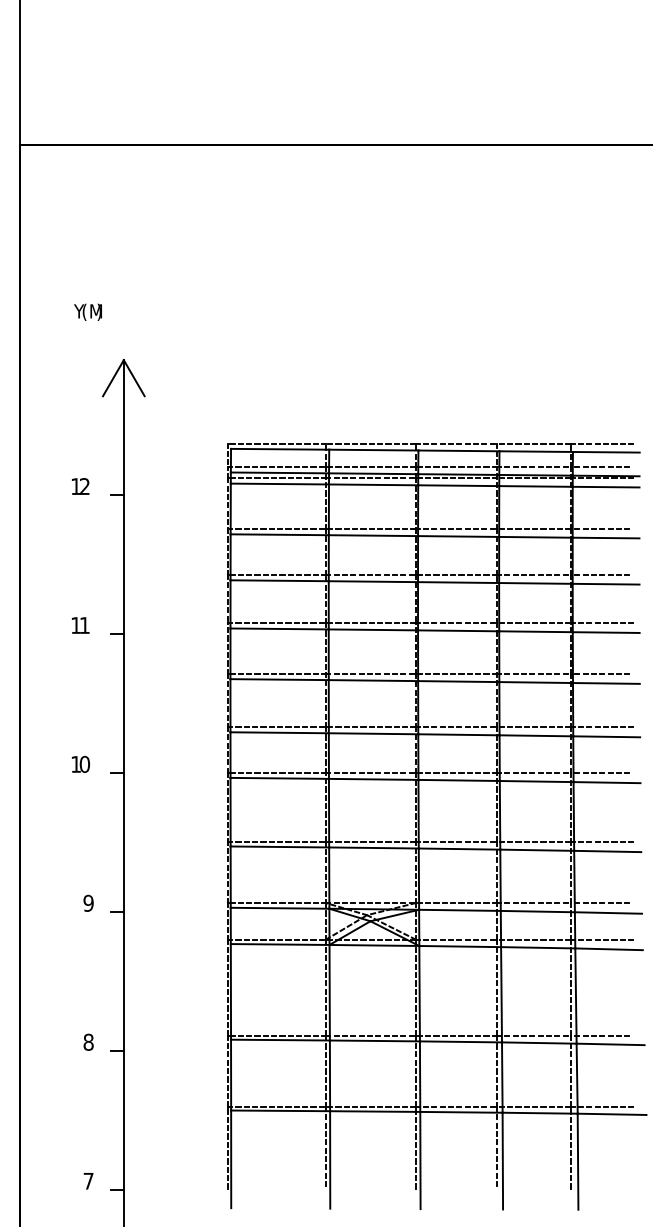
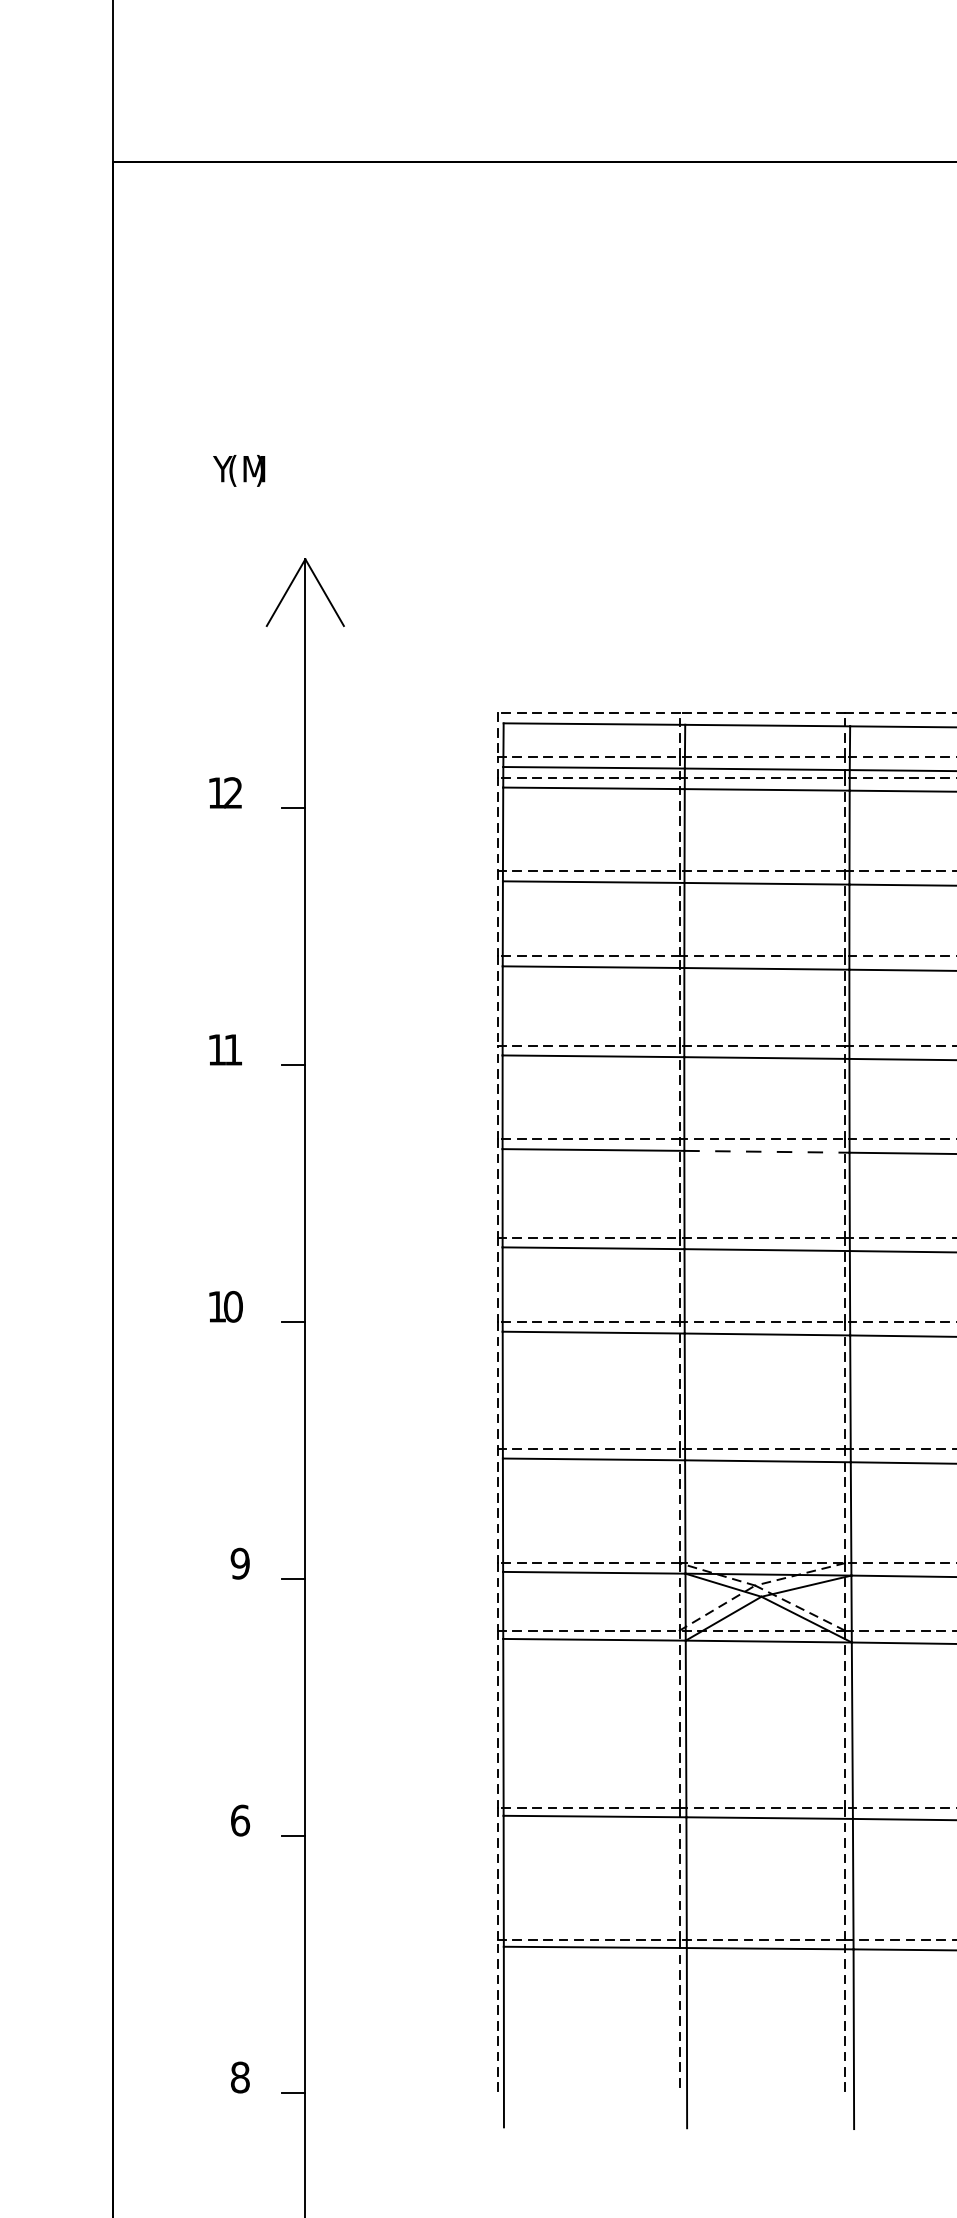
line: (373, 680) -> (767, 1151), solid -> dashed
text: (88, 1041) -> (240, 1819), 8 -> 6
text: (88, 1180) -> (240, 2076), 7 -> 8

